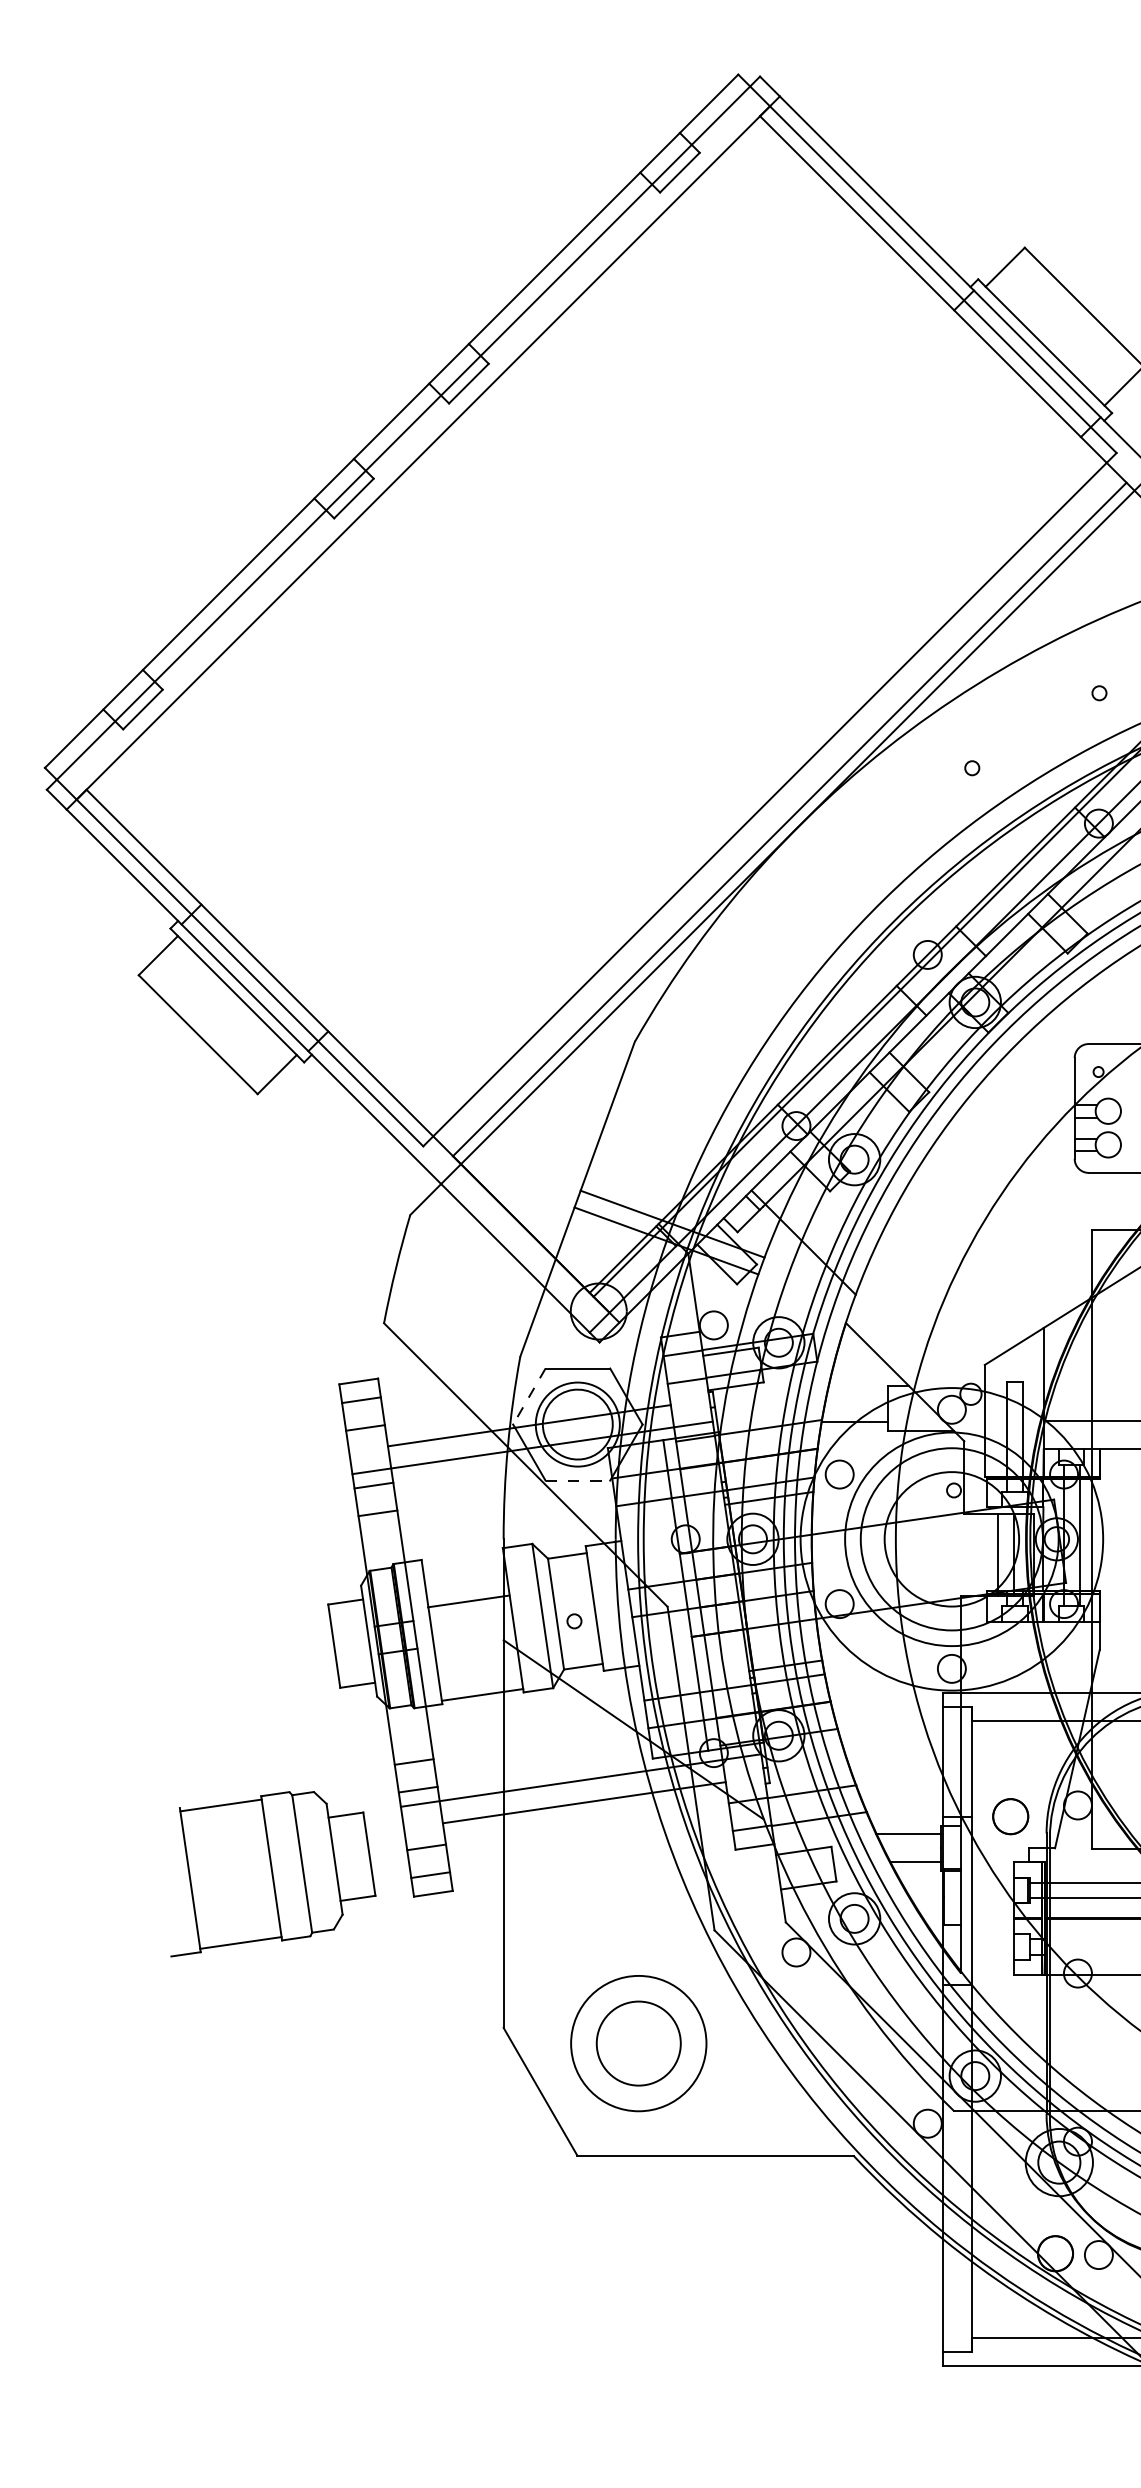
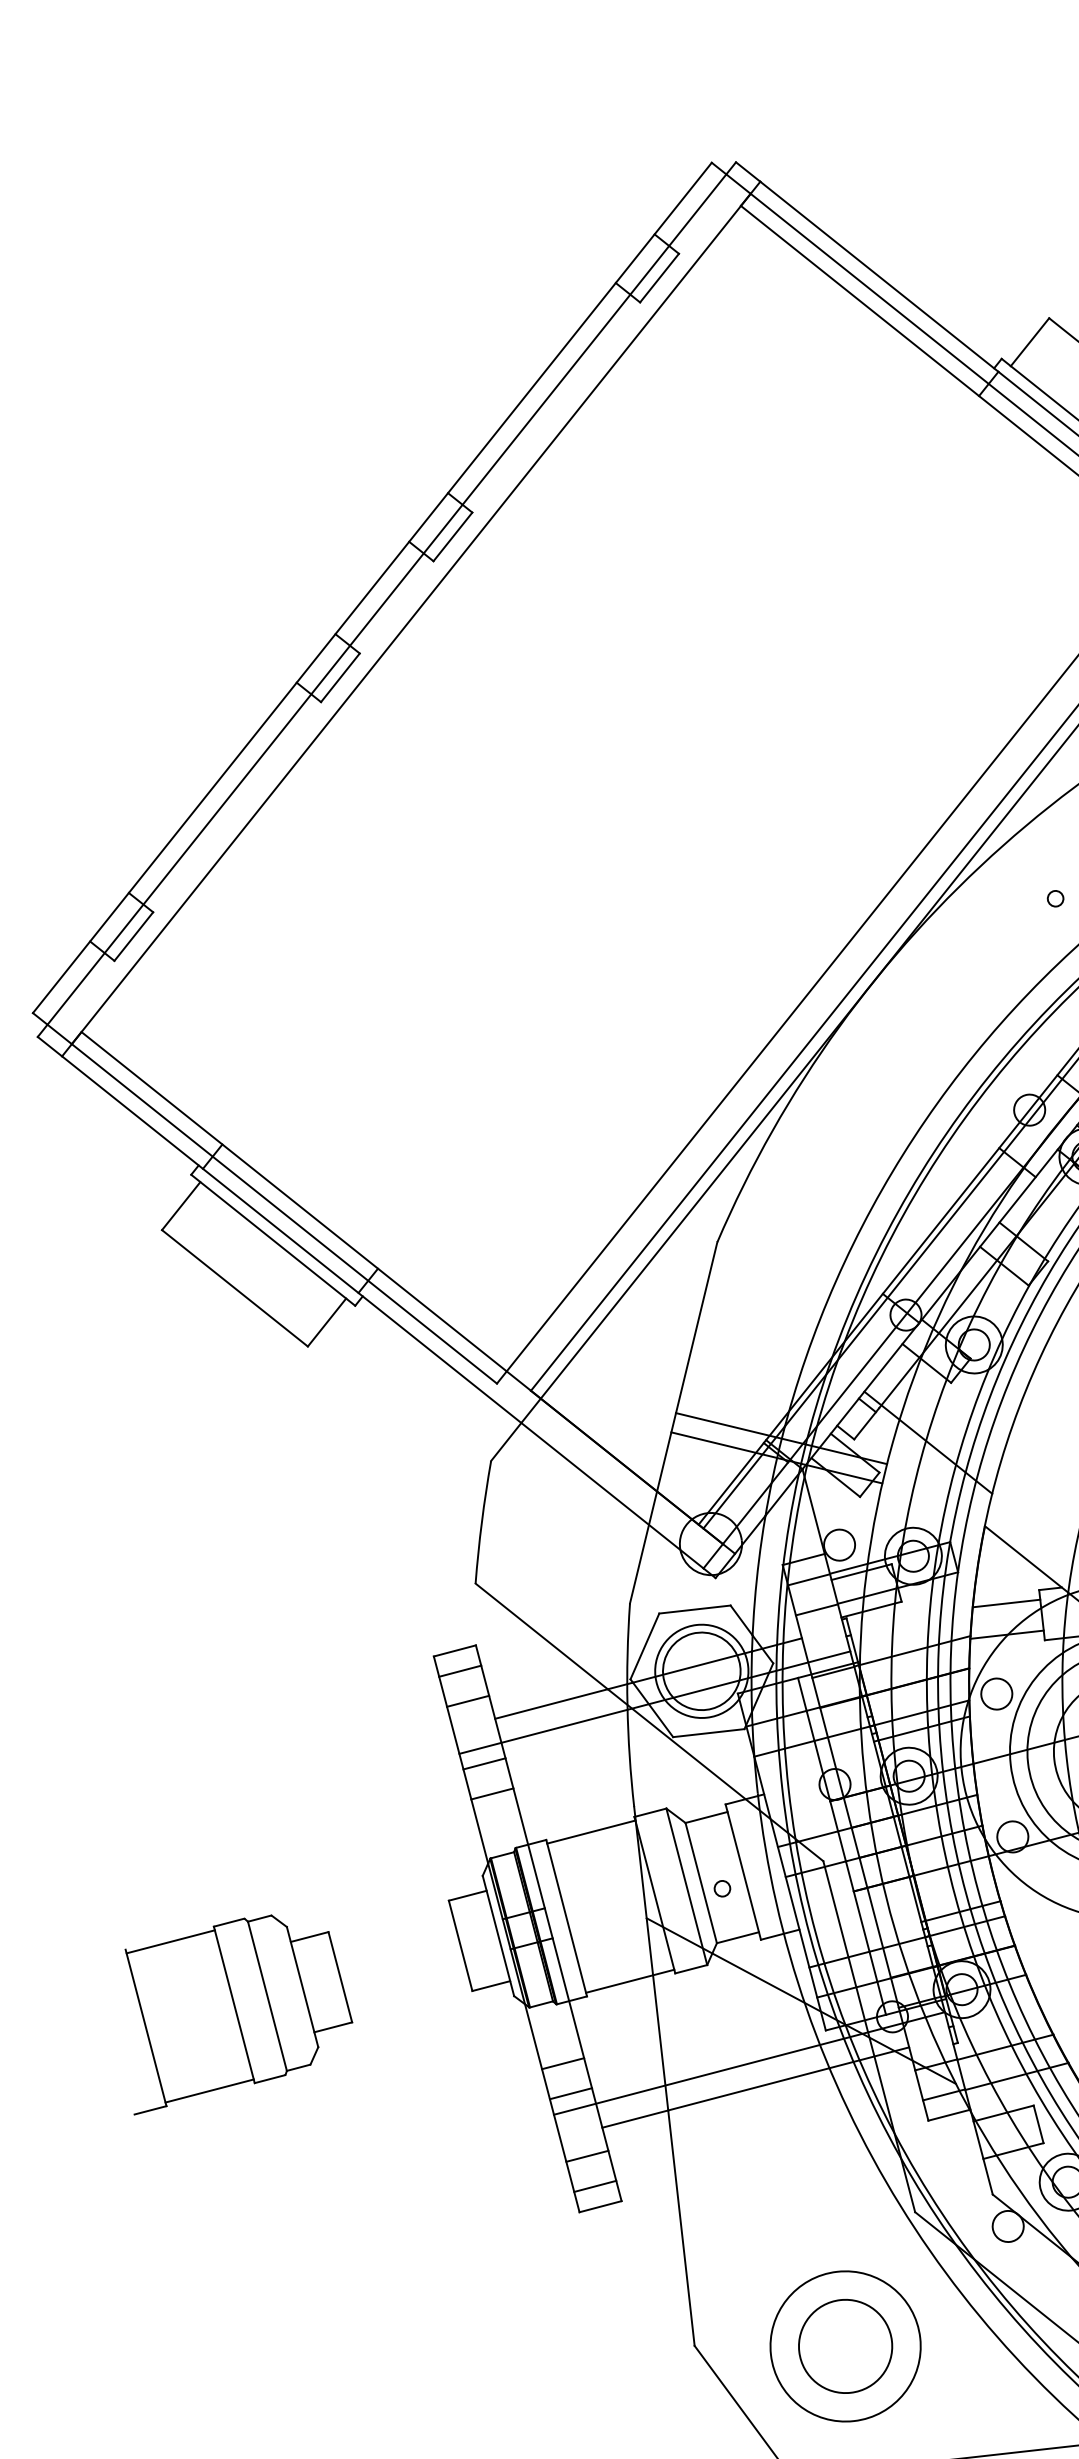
line: (857, 1394) -> (1006, 1603), added
line: (529, 1397) -> (645, 1647), dashed -> solid
line: (578, 1480) -> (709, 1732), dashed -> solid
line: (468, 1601) -> (591, 1832), moved
part: (273, 1874) -> (237, 2011), moved

